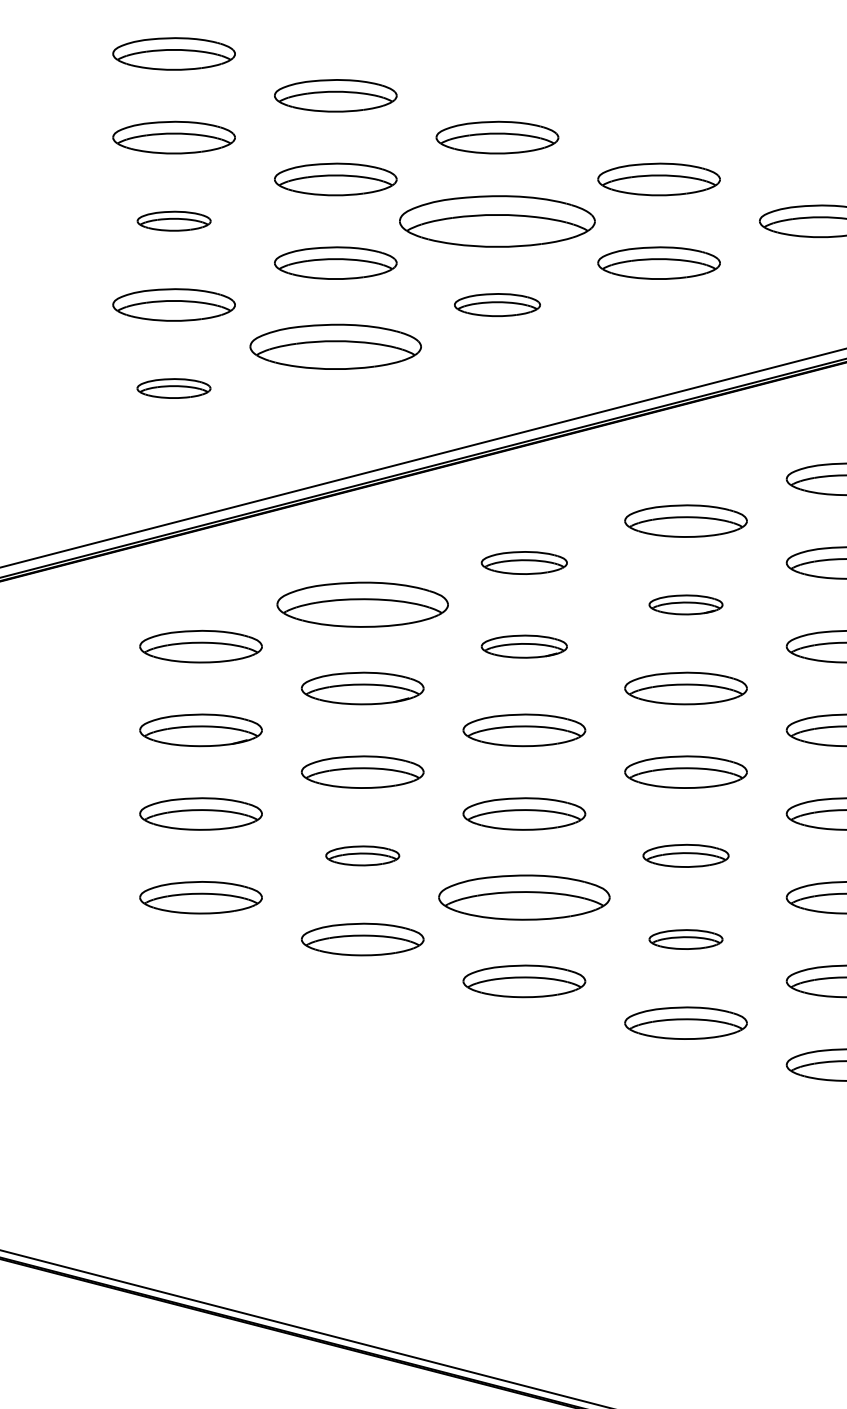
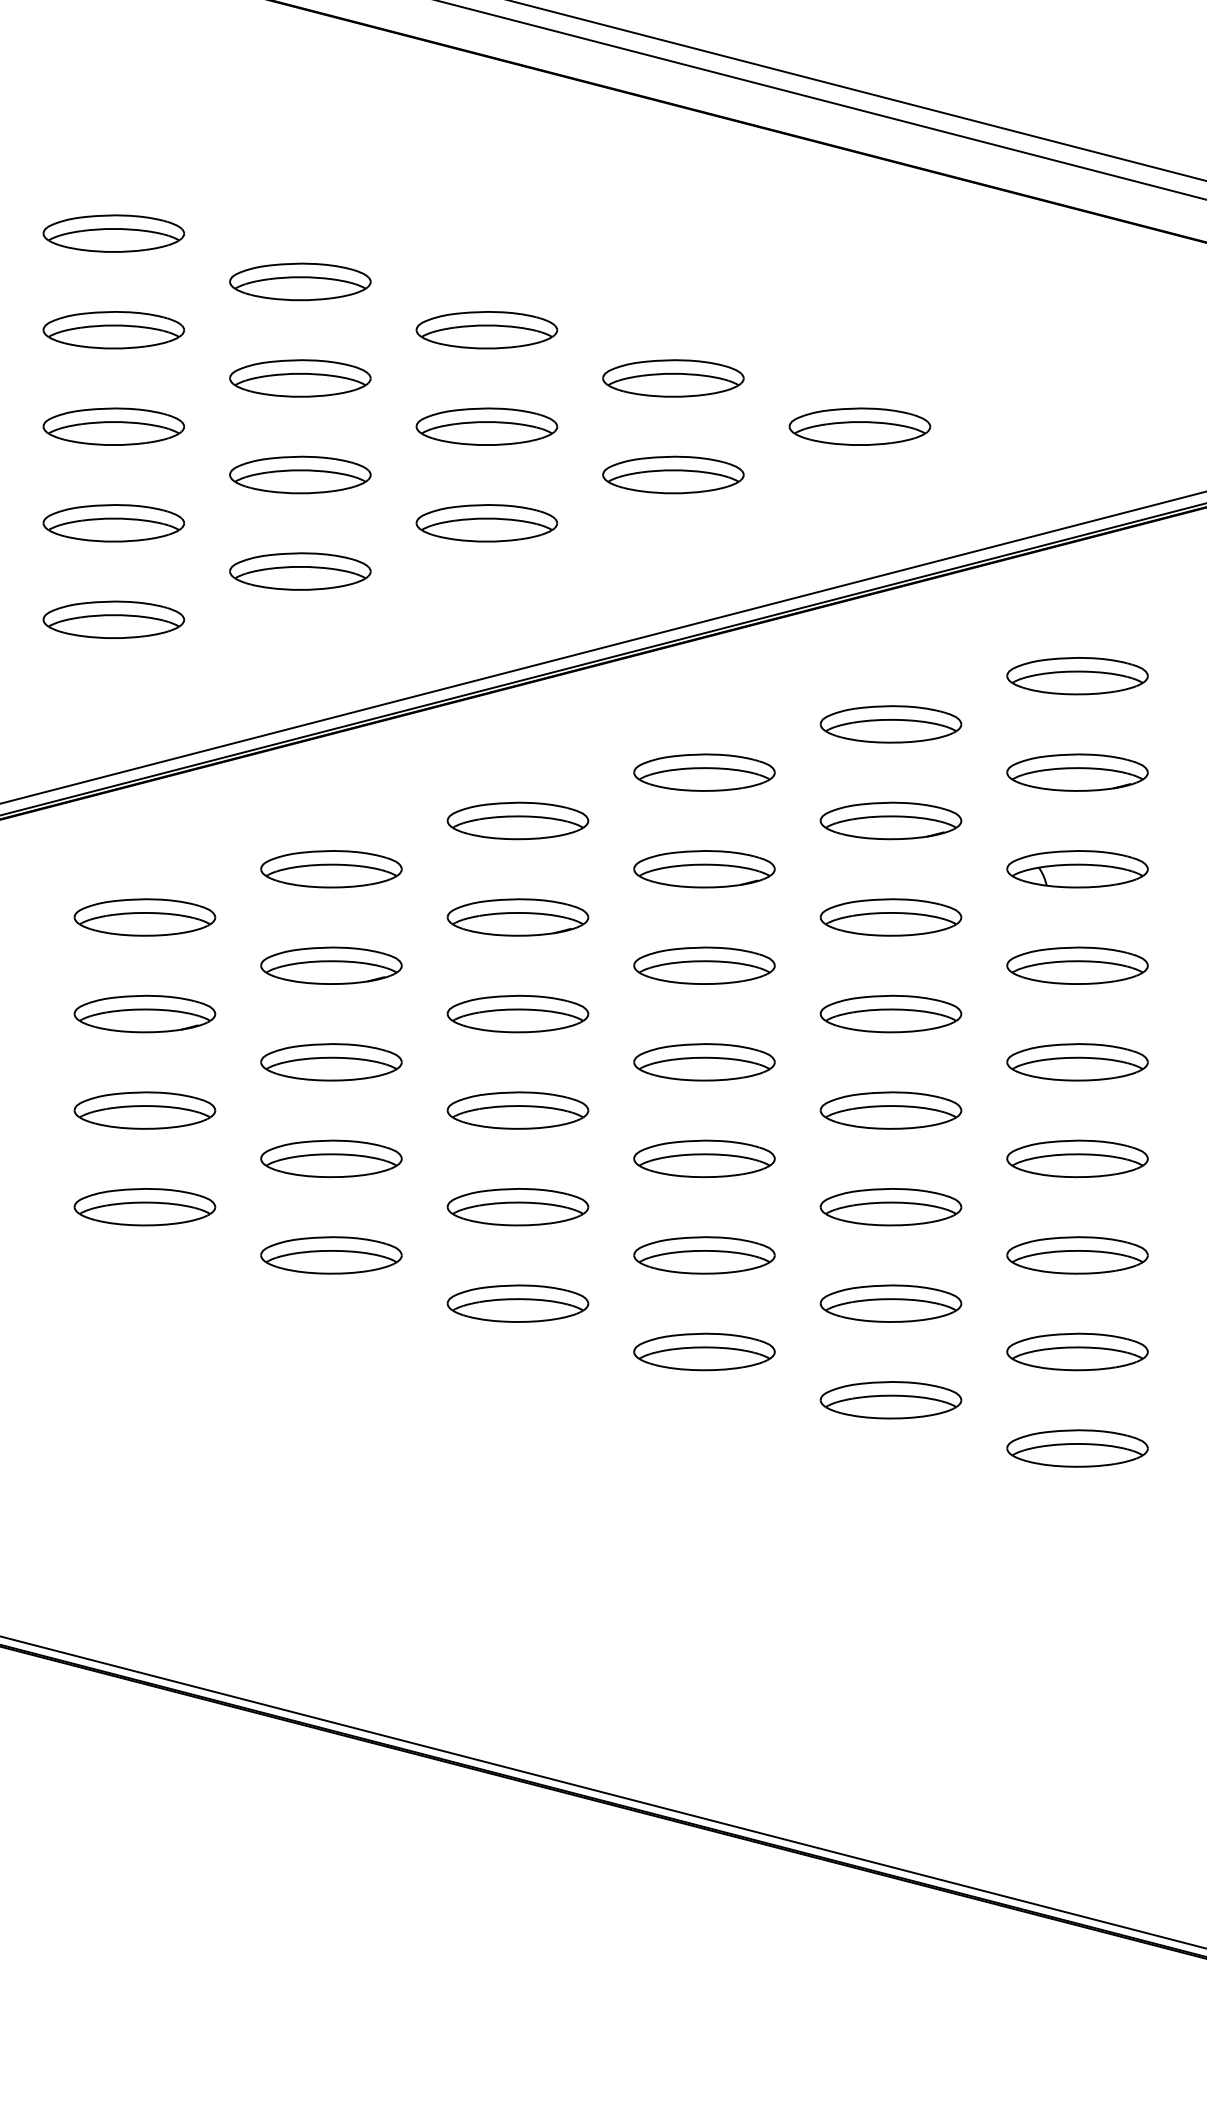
part: (173, 221) -> (113, 426), size x1.67
part: (497, 221) -> (486, 426), size x0.62
part: (497, 305) -> (486, 523), size x1.43
part: (335, 346) -> (300, 571), size x0.71
part: (173, 388) -> (113, 619), size x1.67
part: (523, 562) -> (517, 820), size x1.43
part: (362, 605) -> (331, 869), size x0.71
part: (686, 605) -> (704, 869), size x1.67
part: (523, 646) -> (517, 917), size x1.43
part: (362, 855) -> (331, 1158), size x1.67
part: (686, 855) -> (704, 1158), size x1.43
part: (523, 898) -> (517, 1207), size x0.71
part: (686, 939) -> (704, 1255), size x1.67

